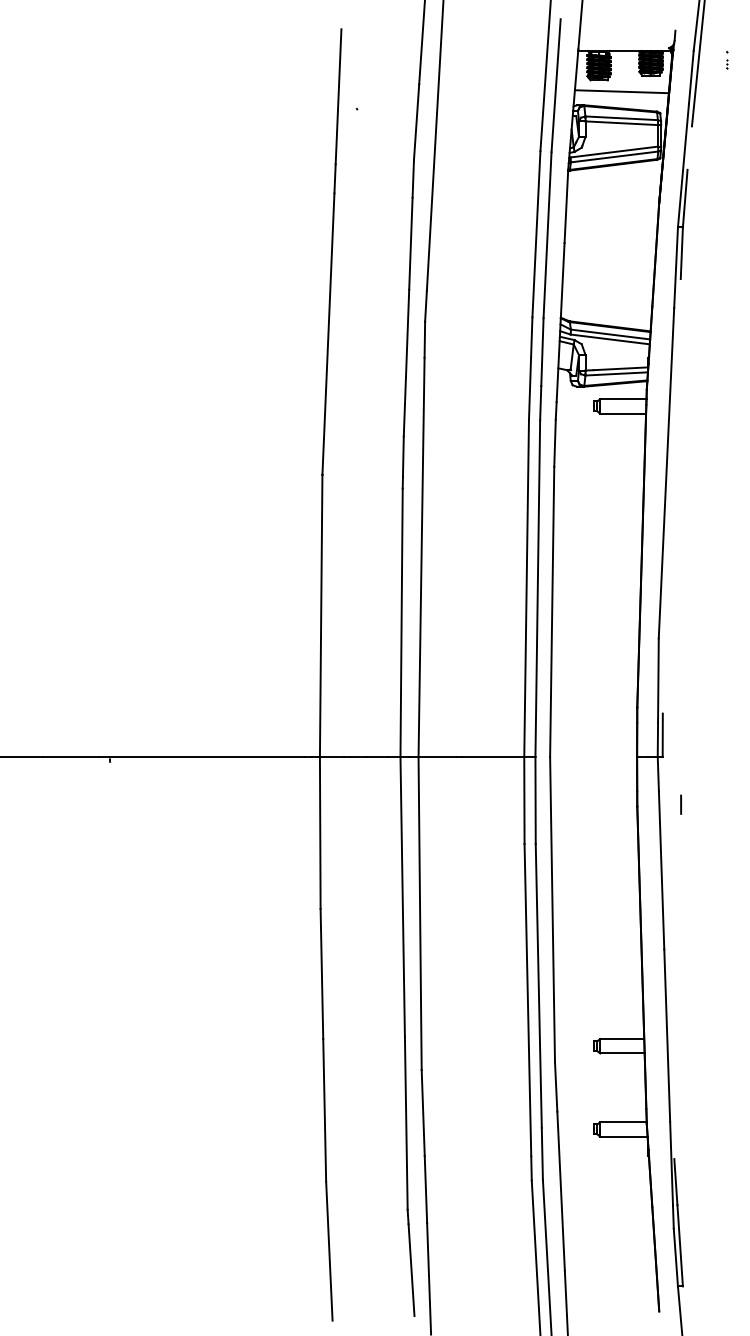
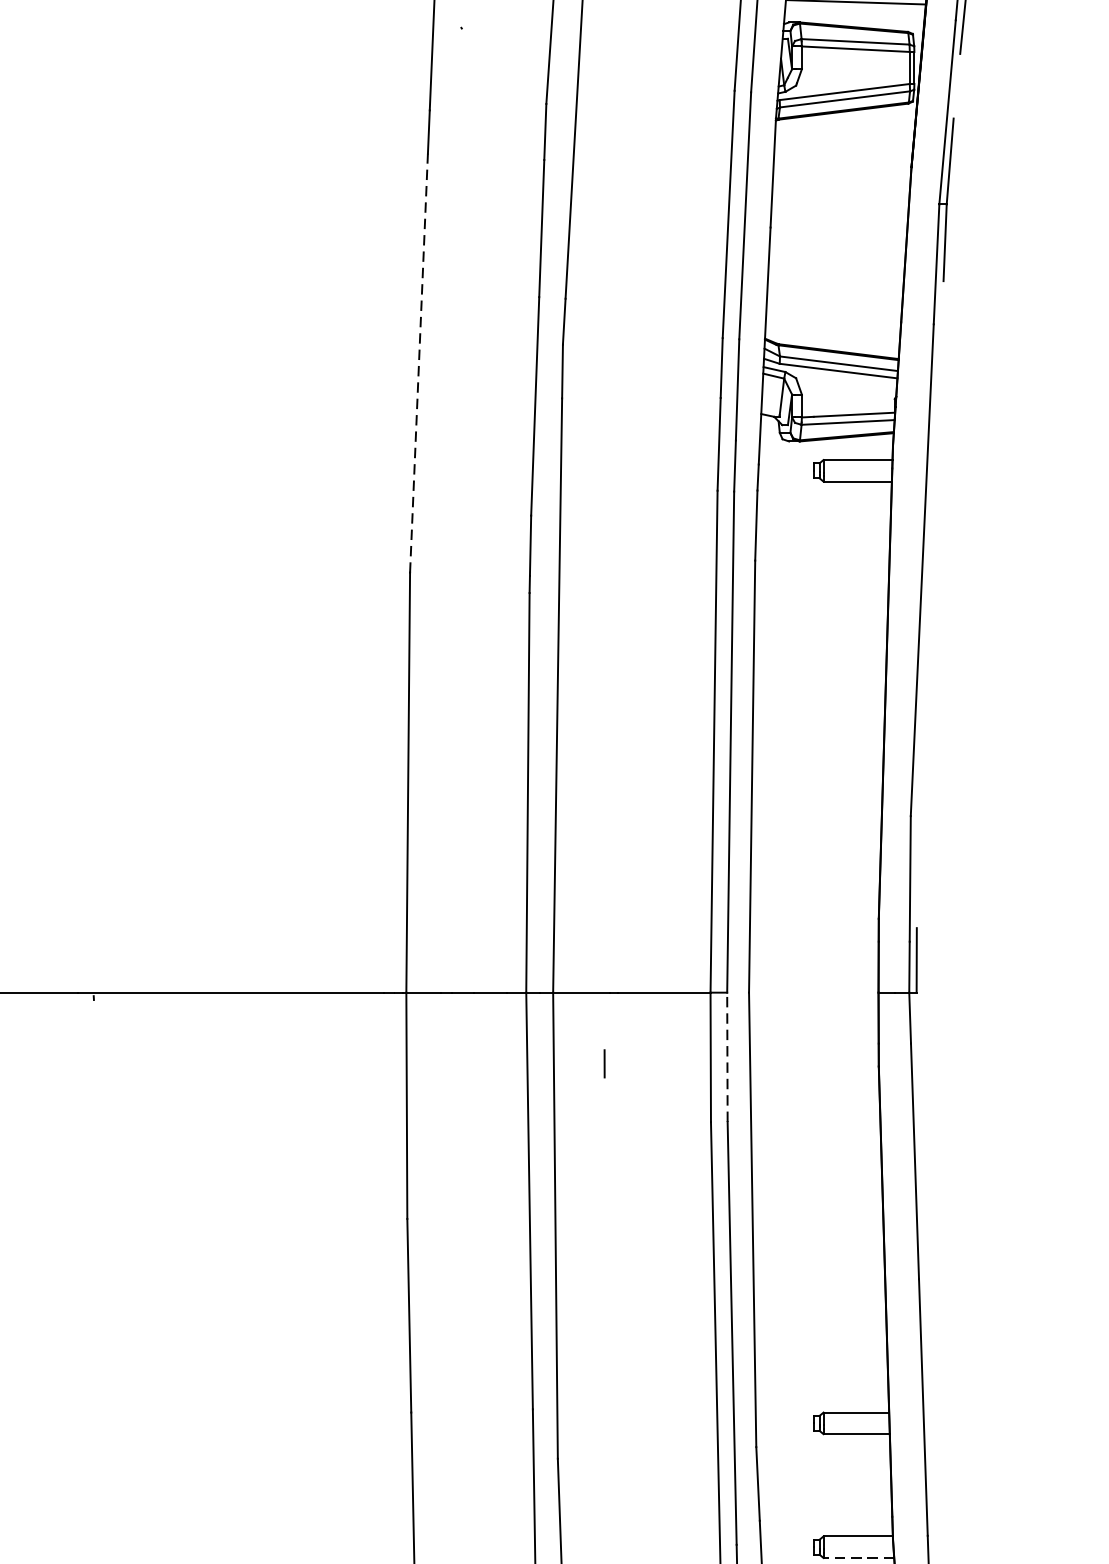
line: (328, 334) -> (419, 363), solid -> dashed
line: (535, 799) -> (727, 1056), solid -> dashed
line: (680, 804) -> (603, 1063), moved
line: (623, 1136) -> (858, 1557), solid -> dashed

